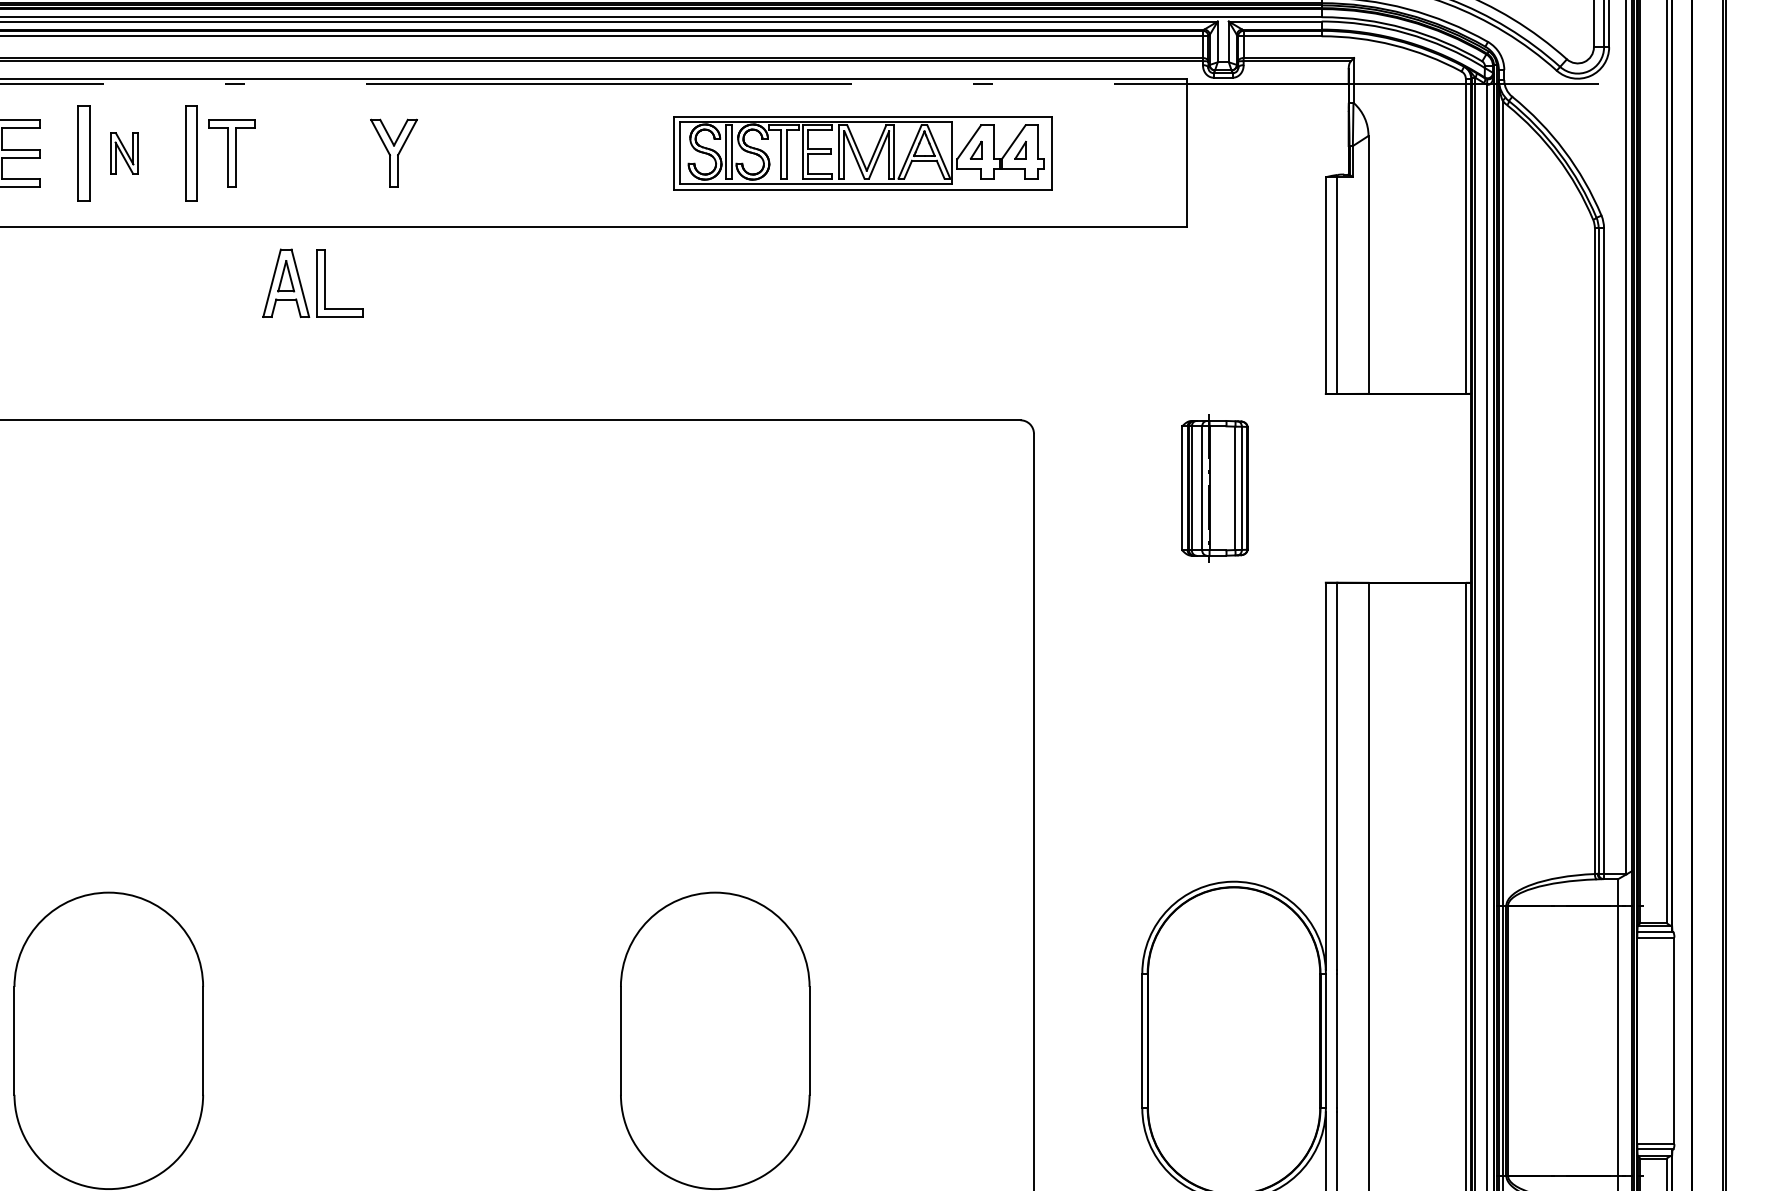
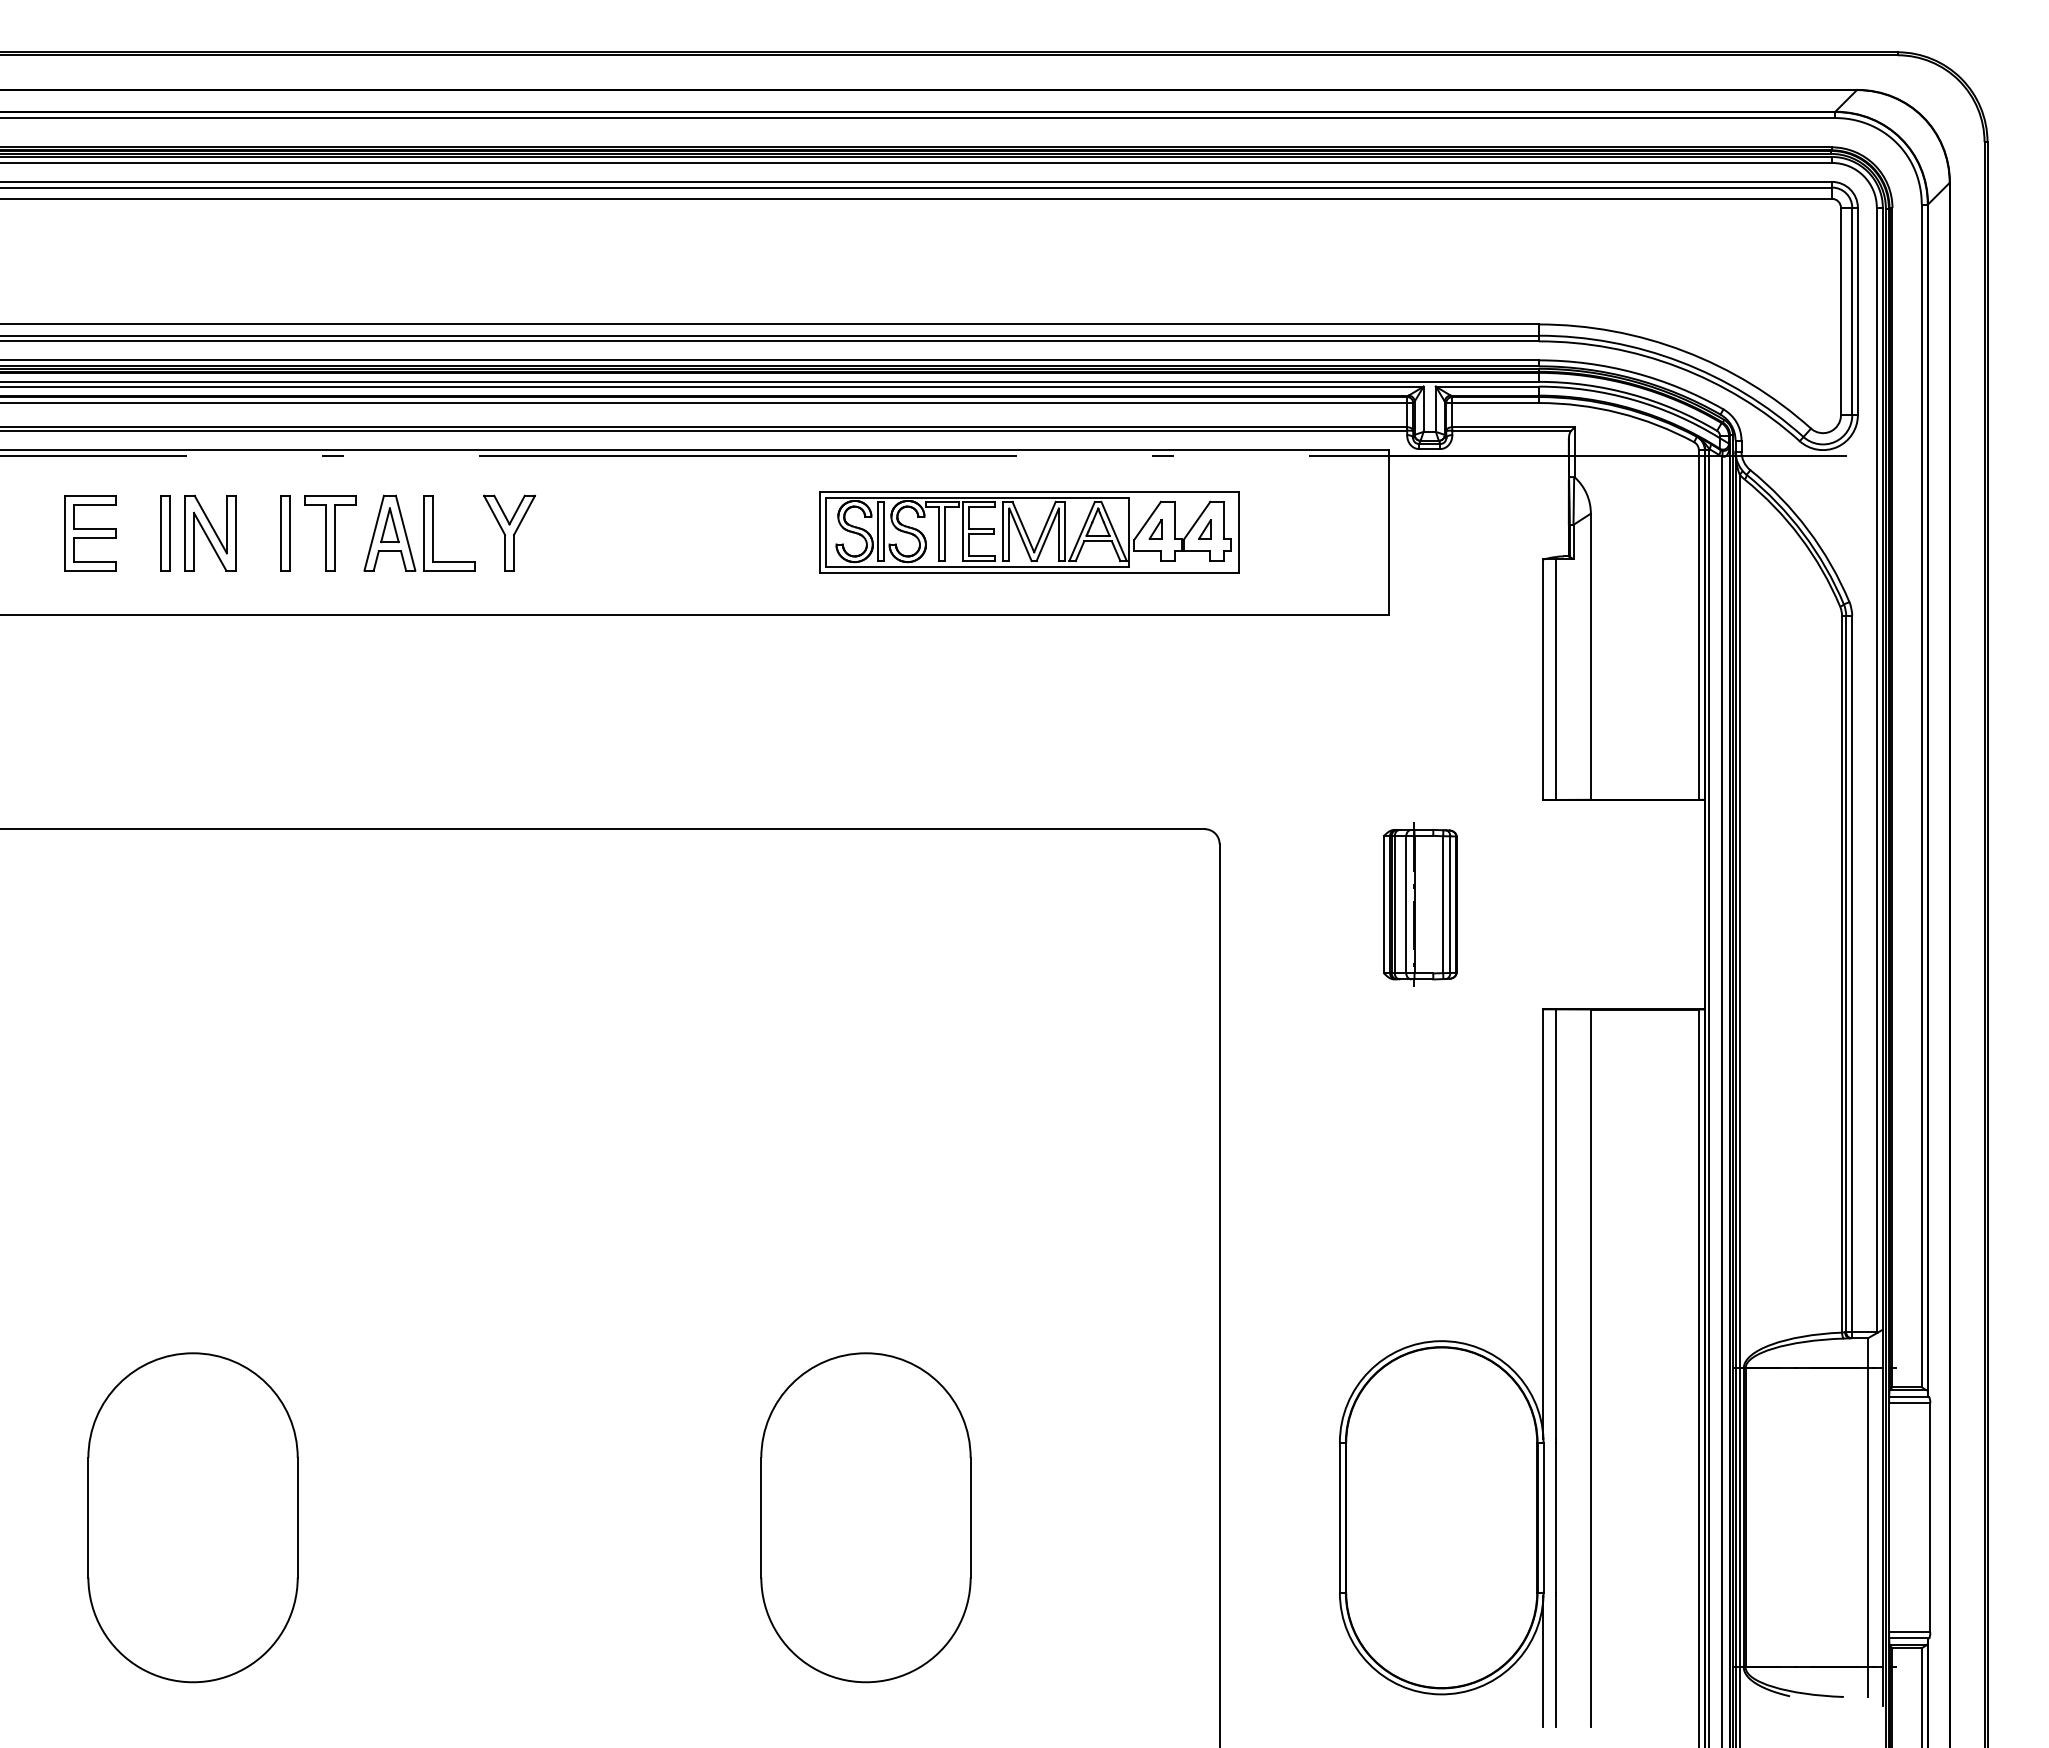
part: (124, 152) -> (210, 532), size x1.67
part: (83, 153) -> (165, 533), size x0.71
part: (192, 153) -> (285, 533), size x0.71
part: (312, 282) -> (419, 532), moved

